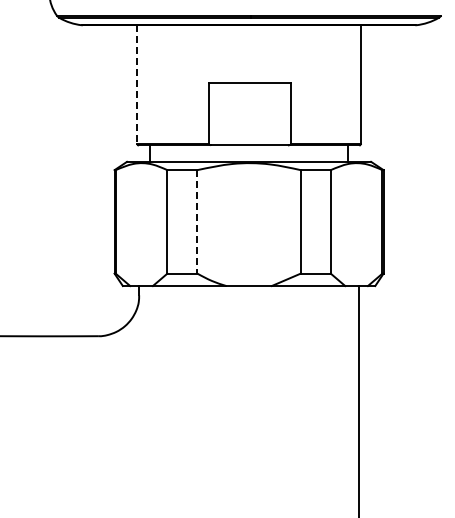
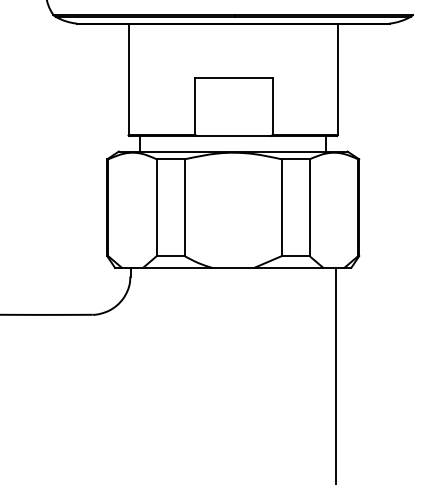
line: (137, 84) -> (128, 79), dashed -> solid
line: (197, 221) -> (184, 207), dashed -> solid

